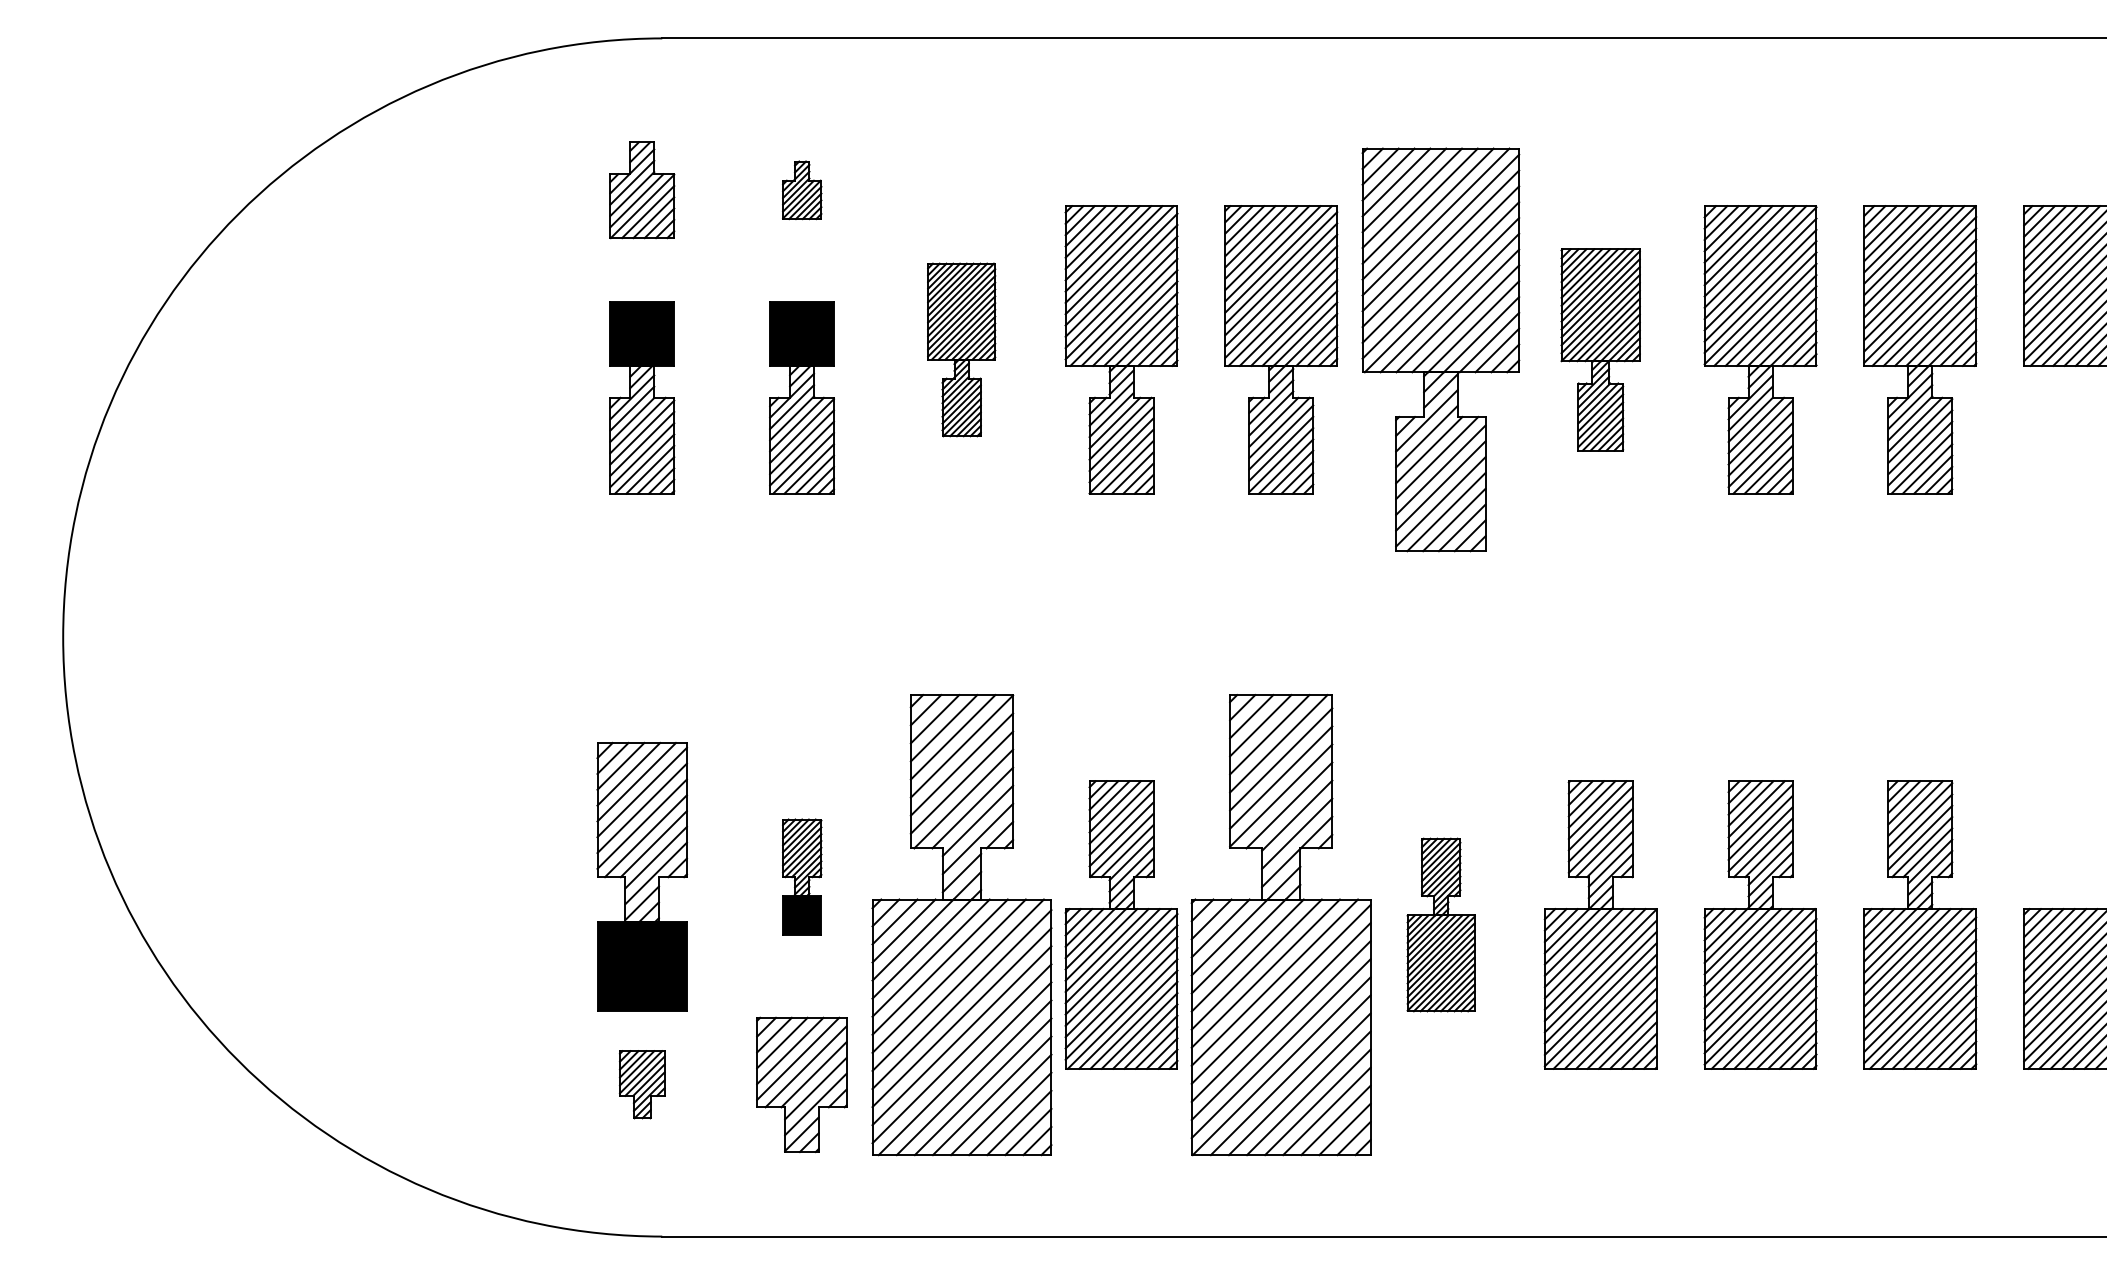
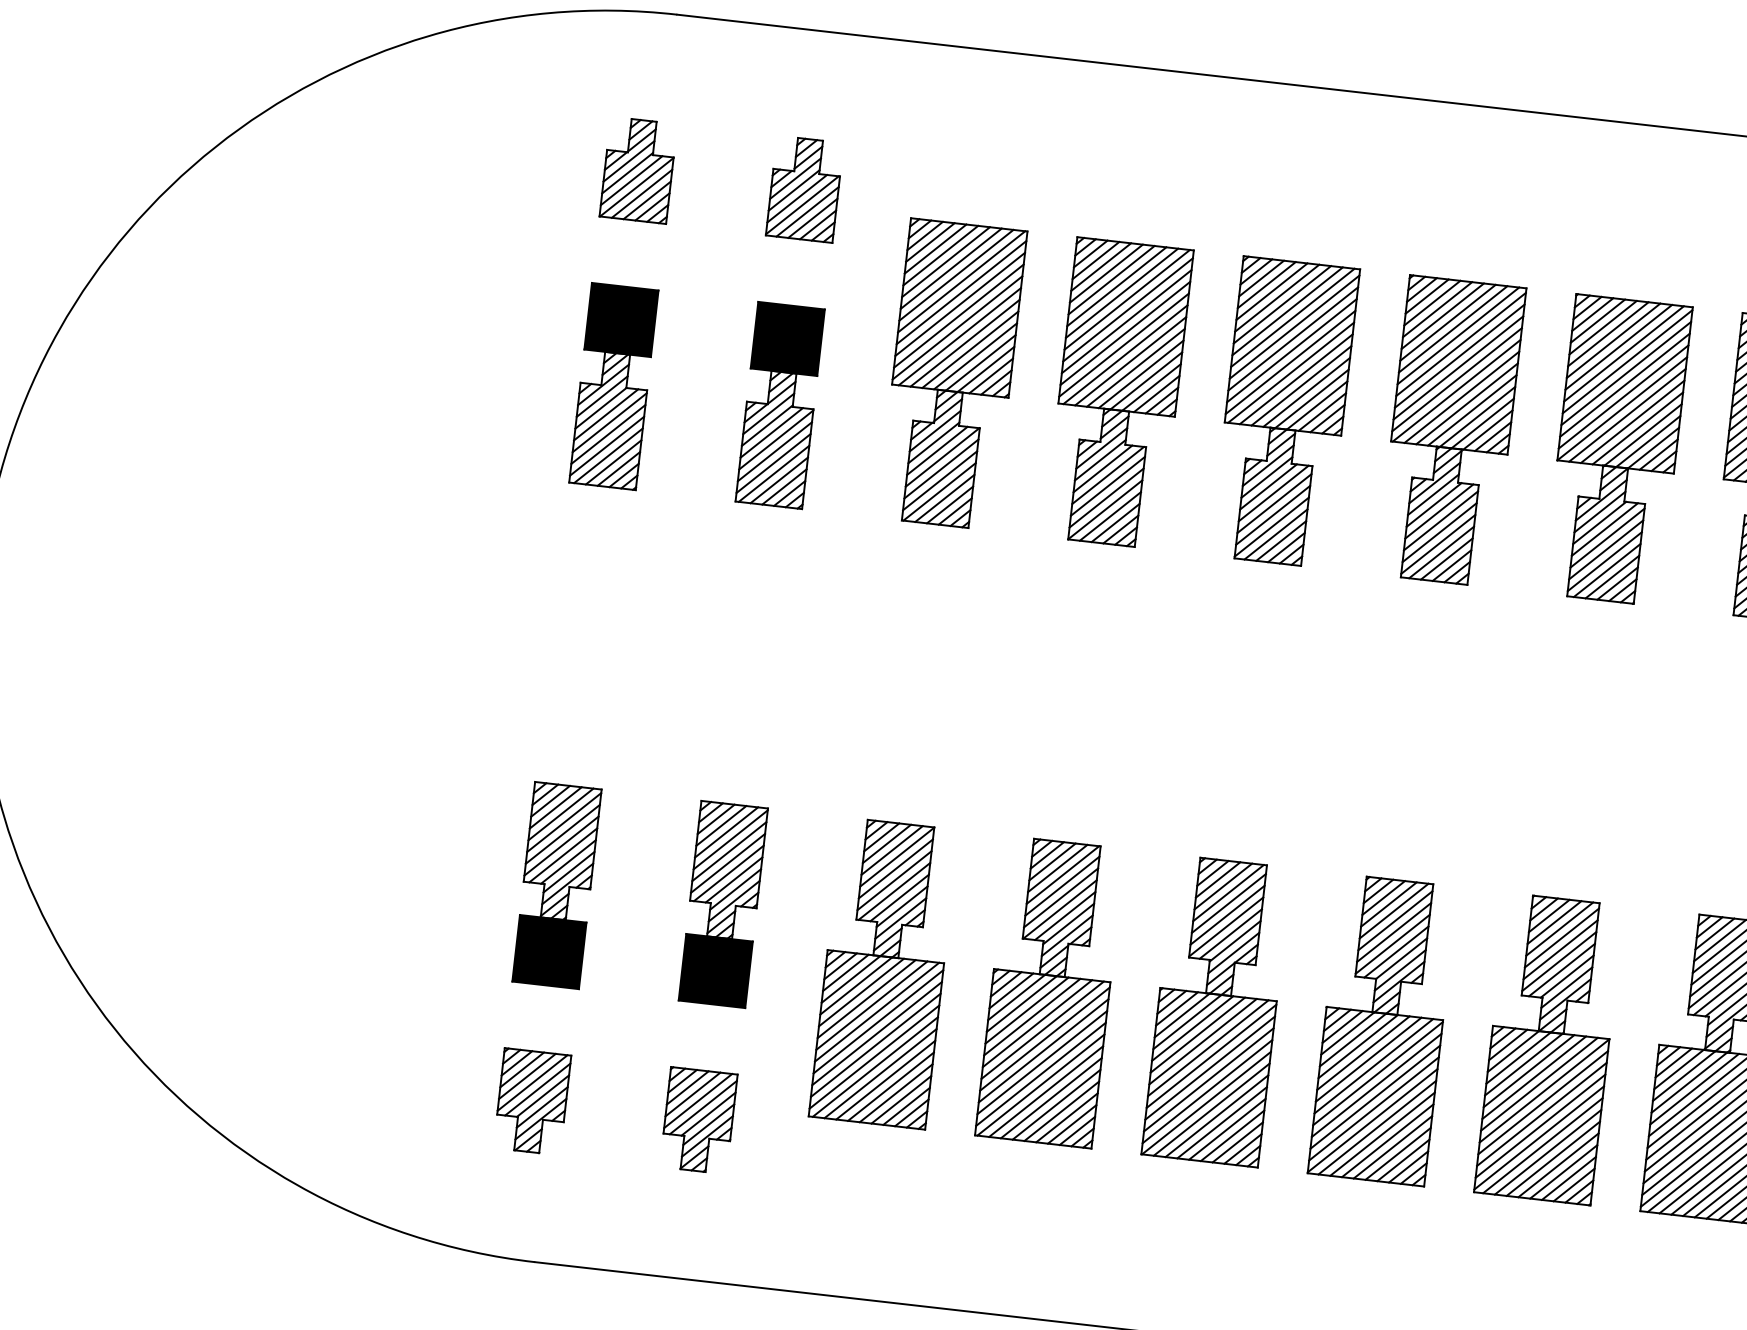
part: (802, 190) -> (805, 189), size x1.67
part: (961, 349) -> (951, 374), size x1.67
part: (1441, 349) -> (1451, 431), size x0.71
part: (1600, 349) -> (1617, 449), size x1.43
part: (642, 876) -> (557, 884), size x0.71
part: (802, 876) -> (723, 903), size x1.67
part: (961, 924) -> (883, 972), size x0.62
part: (1281, 924) -> (1216, 1010), size x0.62
part: (1441, 924) -> (1383, 1029), size x1.67
part: (642, 1084) -> (532, 1101), size x1.43
part: (802, 1084) -> (699, 1120), size x0.71

